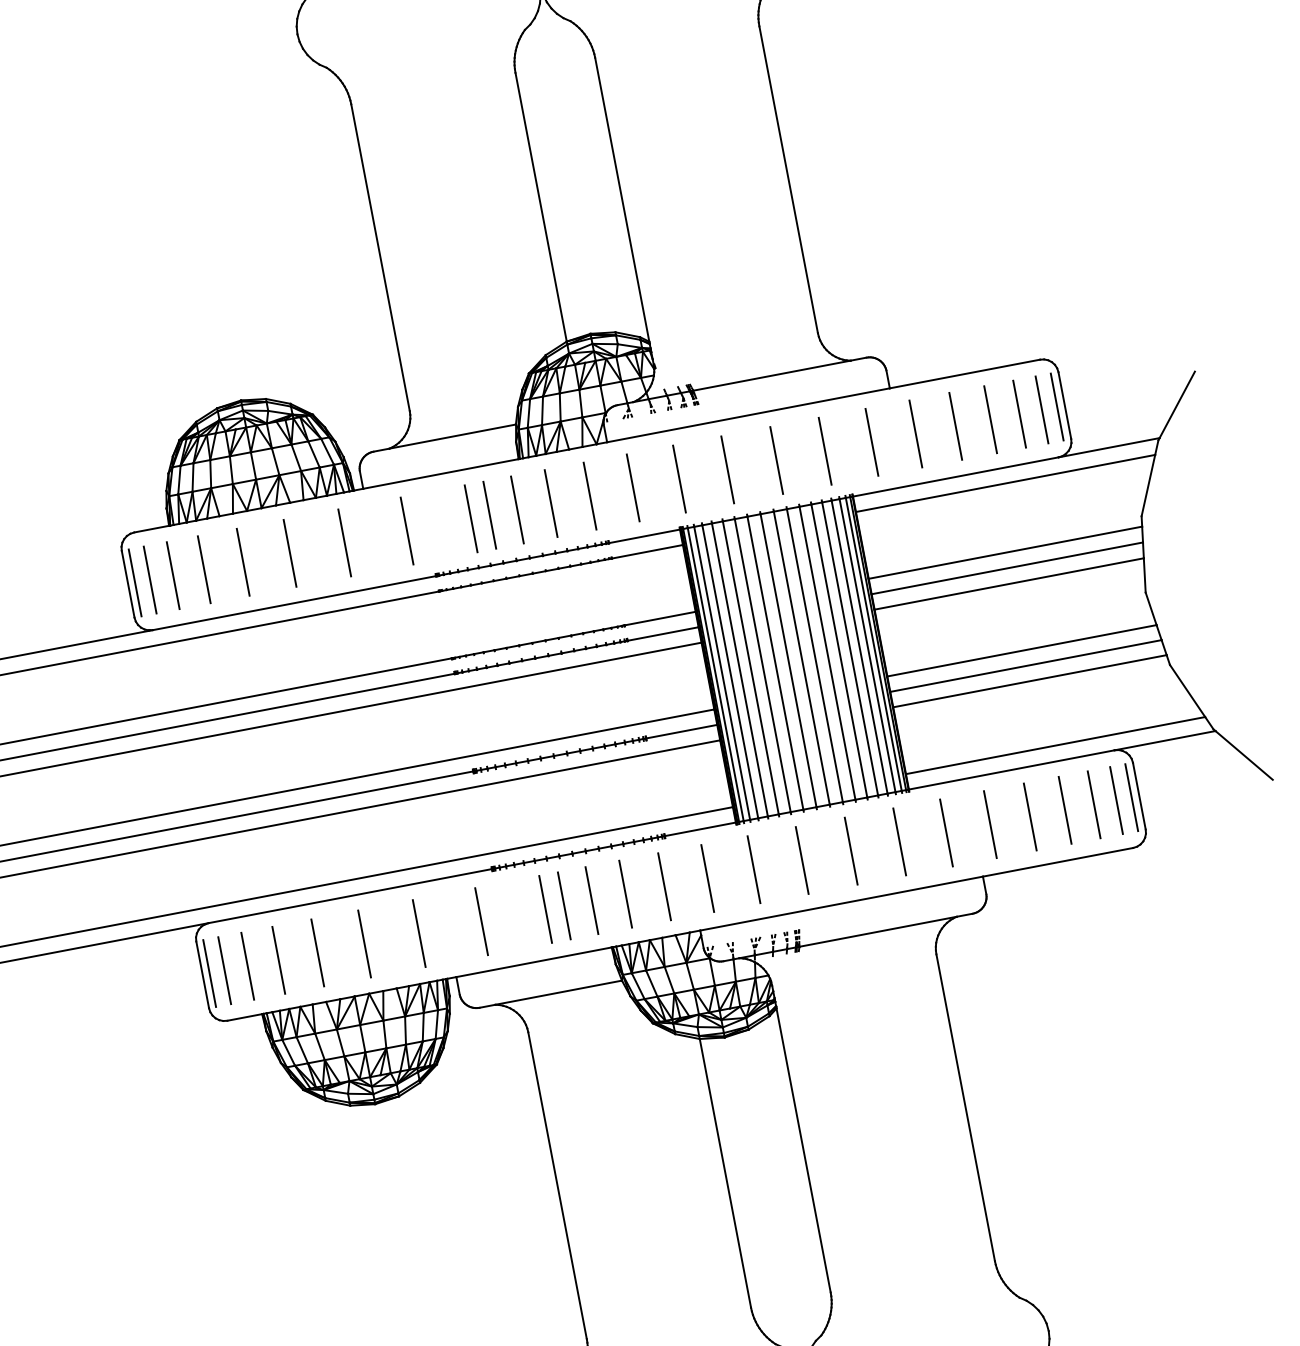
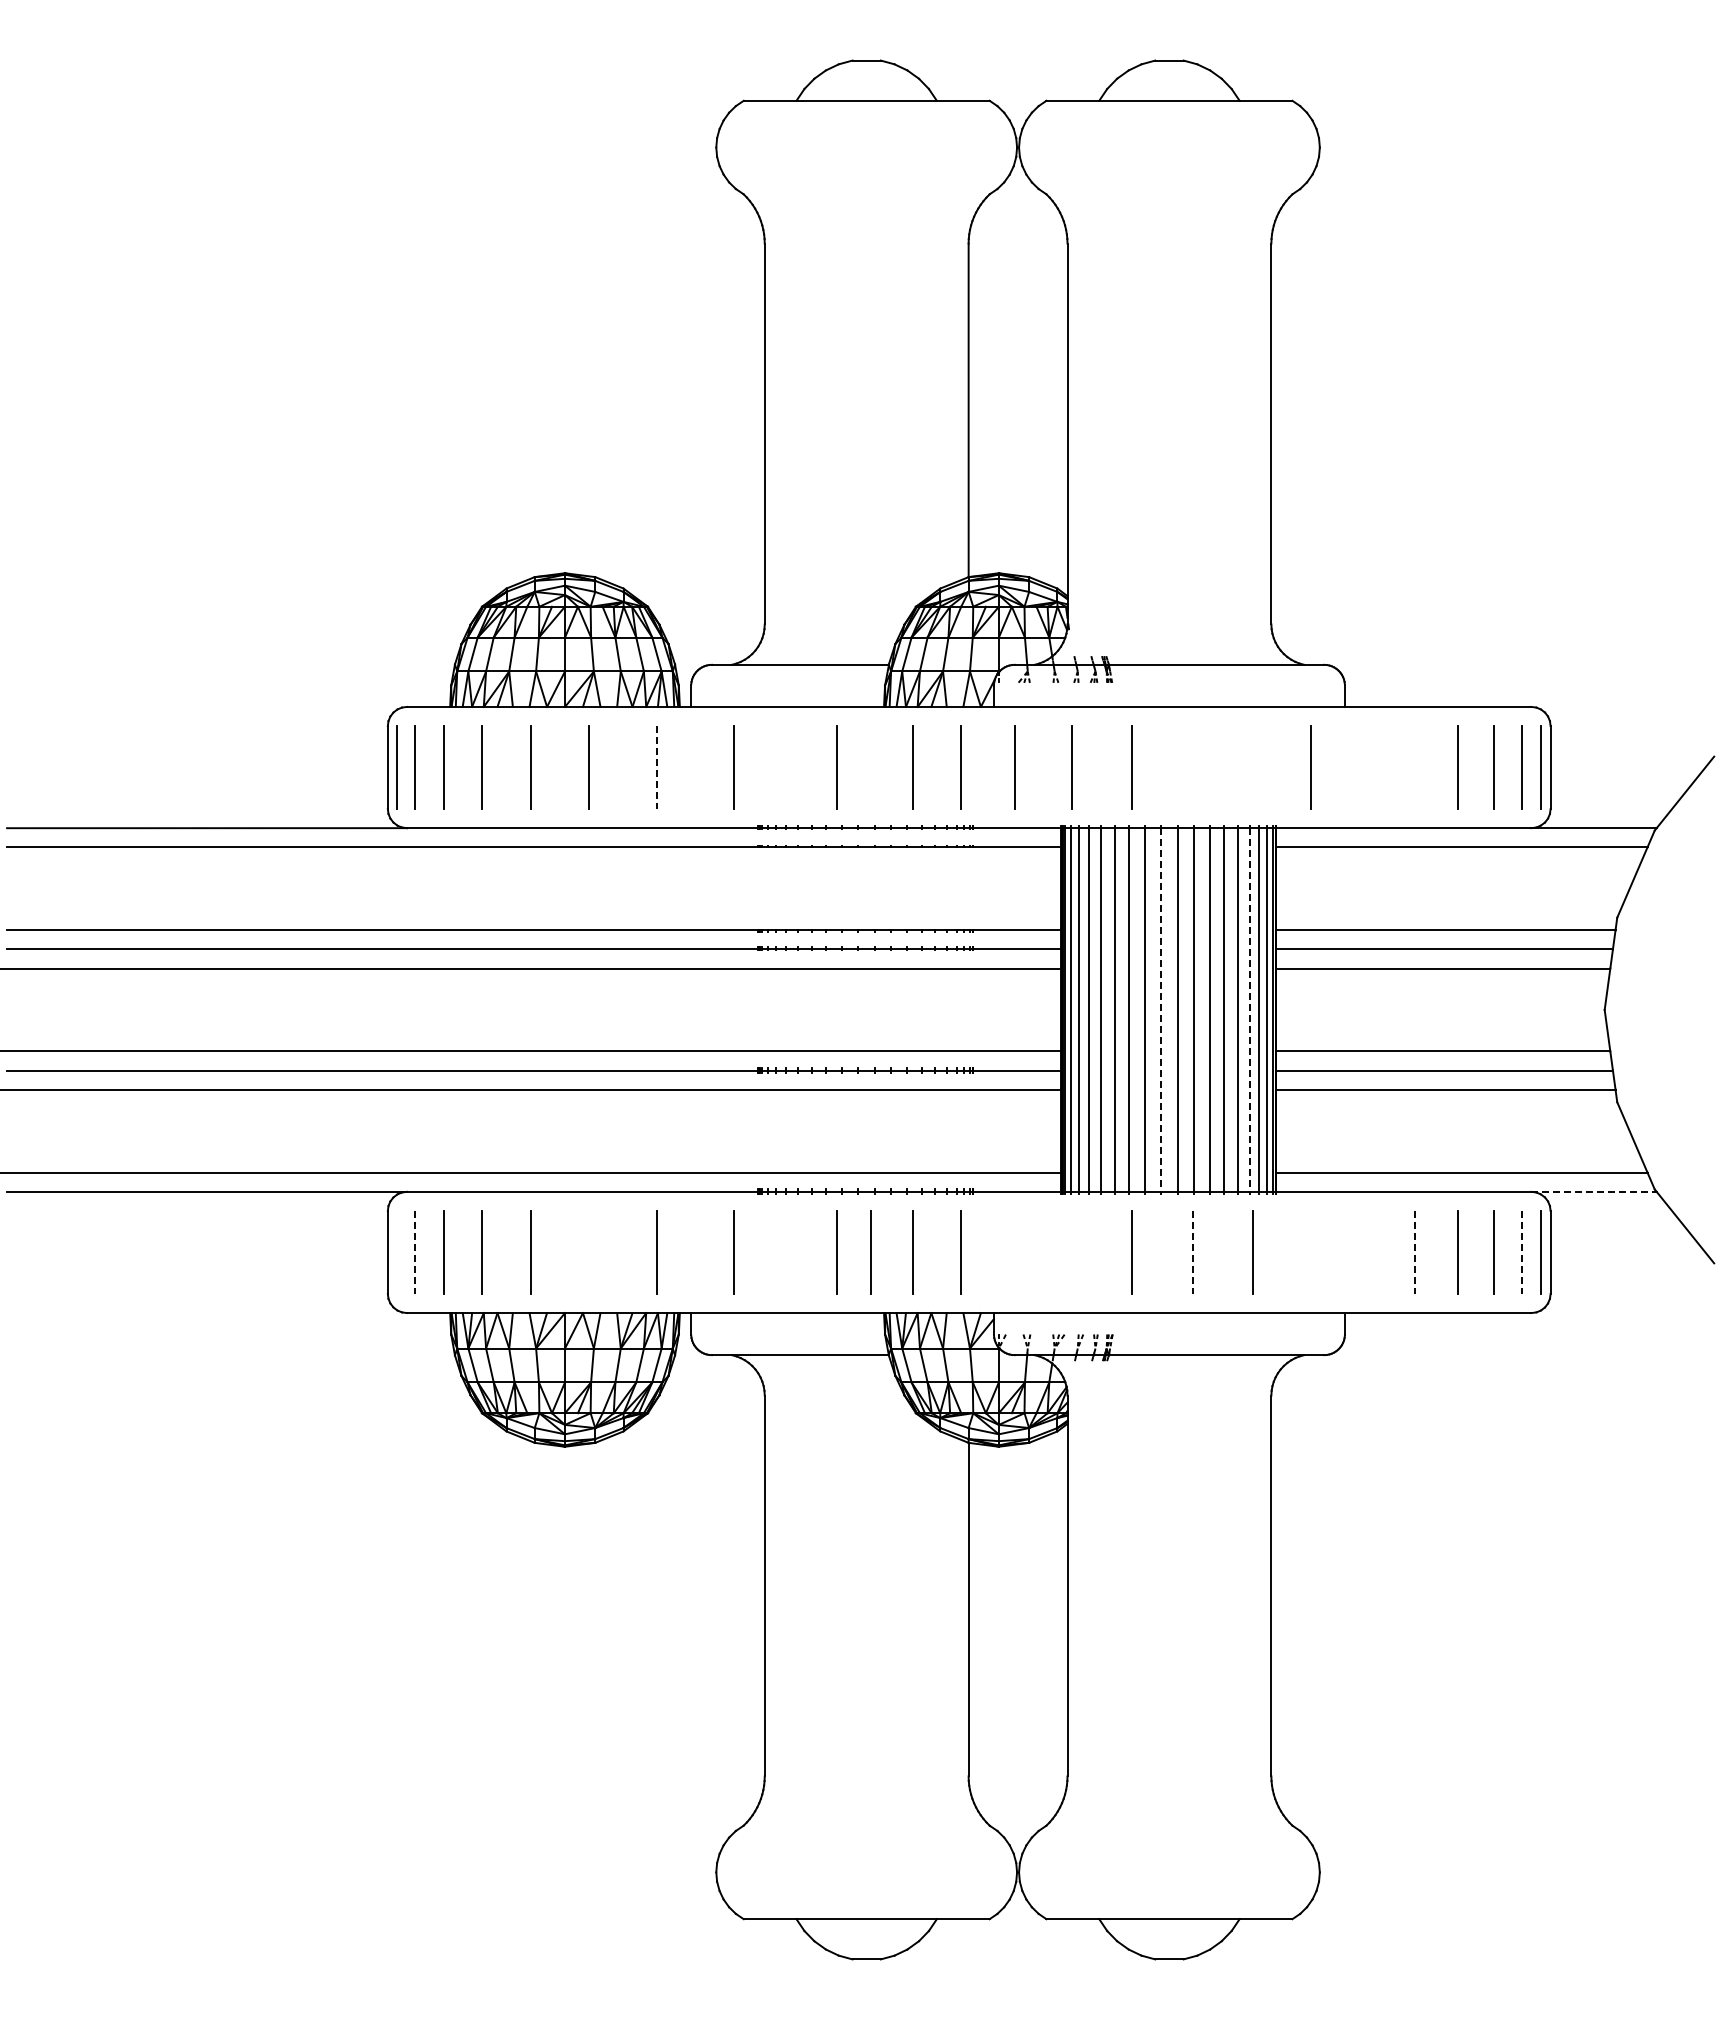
line: (956, 426) -> (1415, 767), removed
line: (915, 433) -> (1365, 767), removed
line: (824, 451) -> (1252, 767), removed
line: (776, 460) -> (1192, 767), removed
line: (517, 509) -> (871, 767), removed
line: (471, 518) -> (813, 767), removed
line: (344, 543) -> (656, 768), solid -> dashed
line: (859, 647) -> (1249, 1010), solid -> dashed
line: (788, 661) -> (1161, 1010), solid -> dashed
line: (1165, 740) -> (1594, 1191), solid -> dashed
line: (1116, 800) -> (1522, 1252), solid -> dashed
line: (1030, 817) -> (1415, 1252), solid -> dashed
line: (990, 823) -> (1365, 1251), removed
line: (945, 833) -> (1310, 1252), removed
line: (850, 851) -> (1192, 1252), solid -> dashed
line: (753, 869) -> (1071, 1252), removed
line: (707, 877) -> (1014, 1251), removed
line: (545, 908) -> (813, 1251), removed
line: (364, 943) -> (588, 1251), removed
line: (224, 970) -> (415, 1252), solid -> dashed
line: (209, 972) -> (396, 1251), removed

